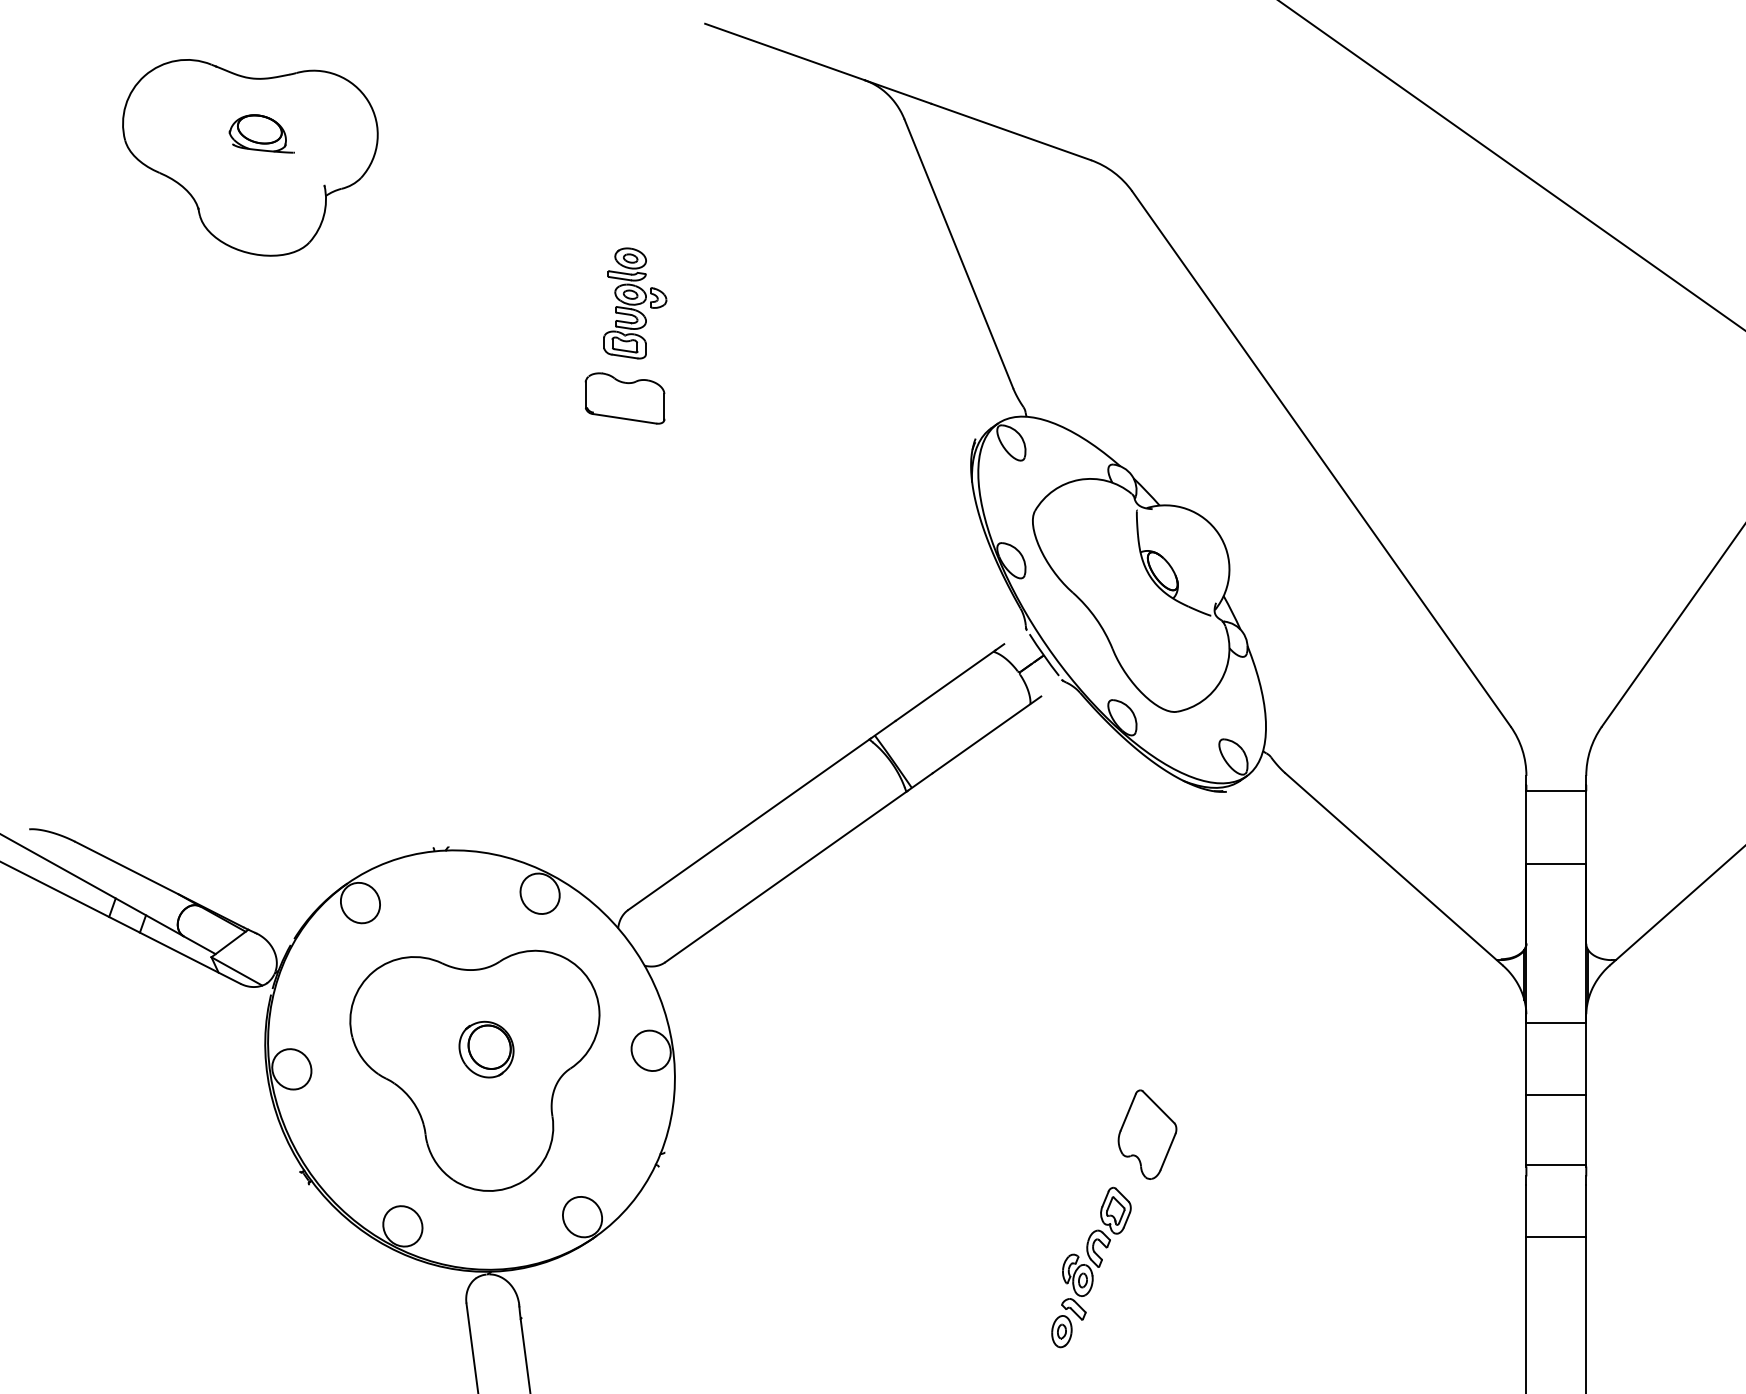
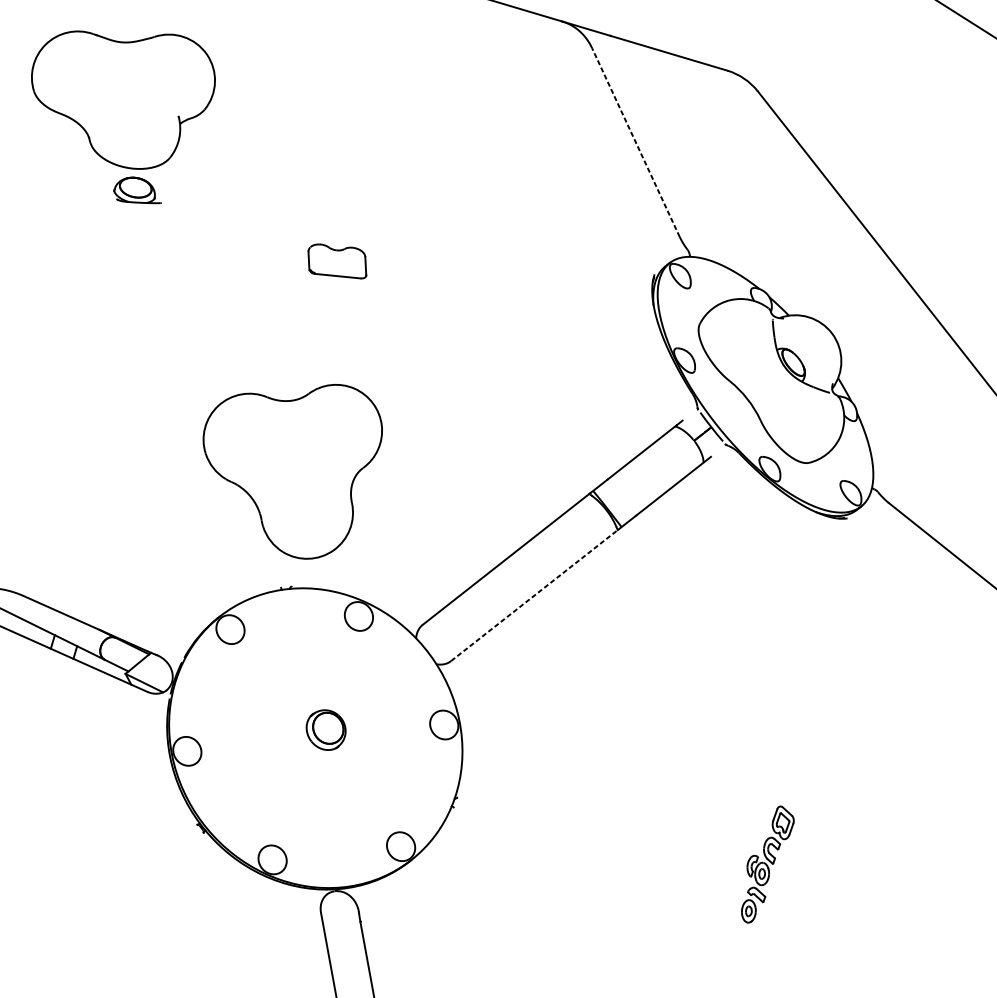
part: (261, 133) -> (137, 190), moved
line: (958, 253) -> (635, 142), solid -> dashed
part: (635, 303) -> (405, 189), removed
part: (624, 398) -> (336, 261), moved
line: (786, 876) -> (534, 595), solid -> dashed
part: (474, 1070) -> (294, 472), moved
part: (1147, 1134) -> (803, 766), removed

